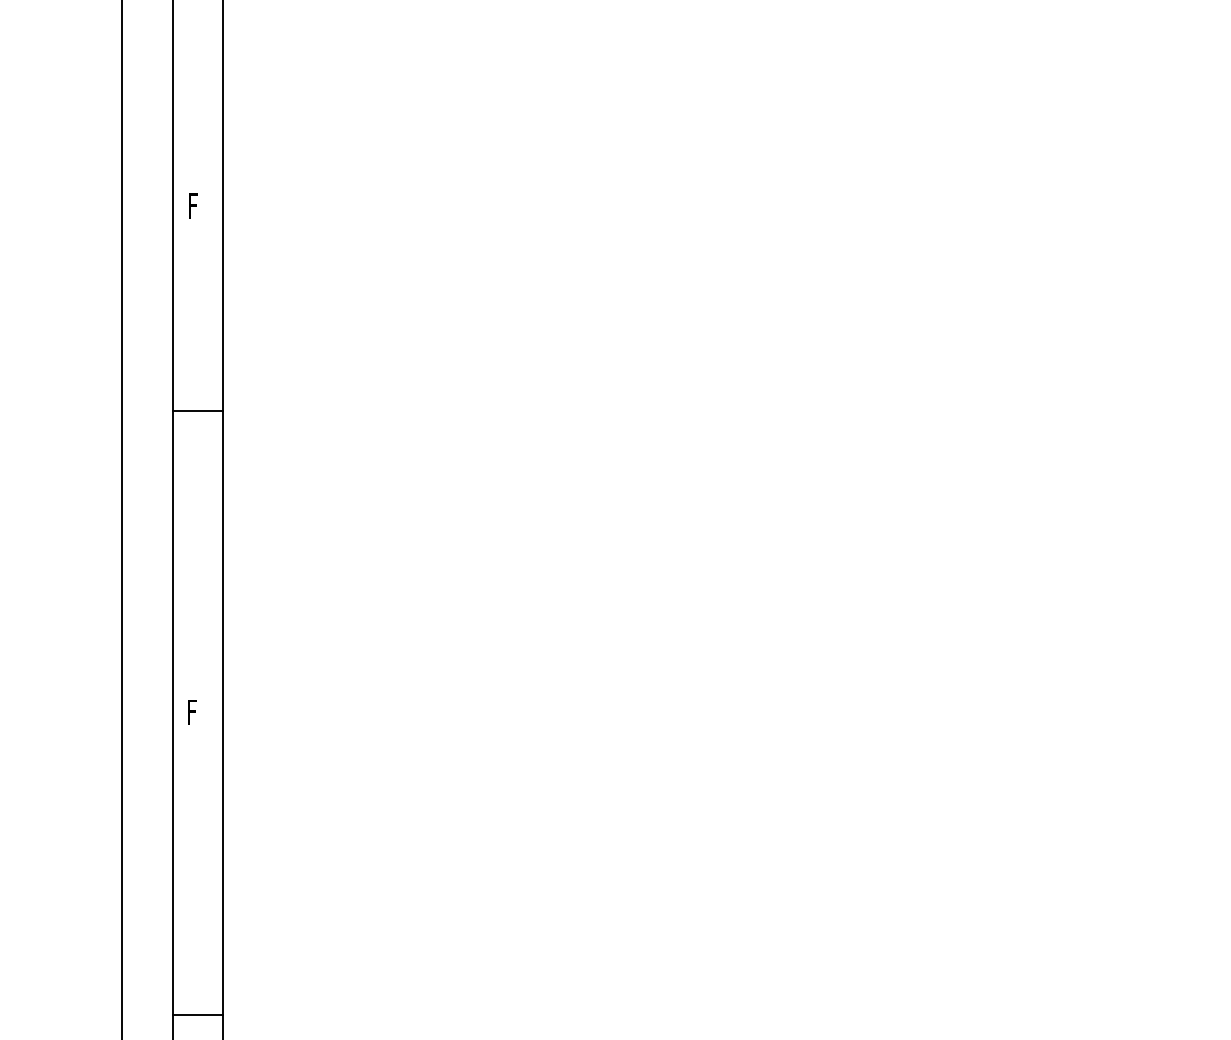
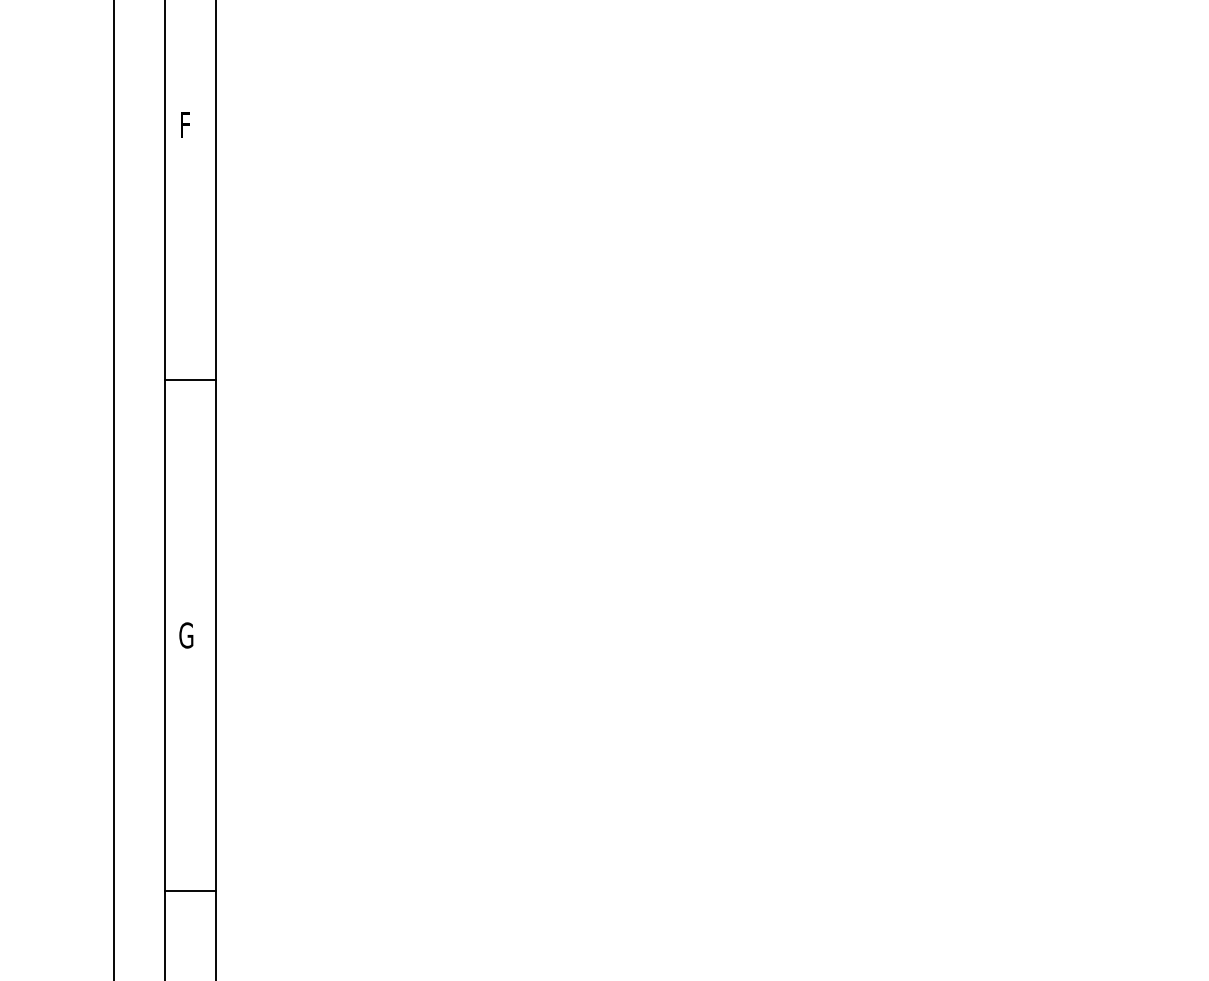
line: (197, 411) -> (189, 380), moved
text: (193, 712) -> (185, 635), F -> G
line: (197, 1015) -> (189, 890), moved

